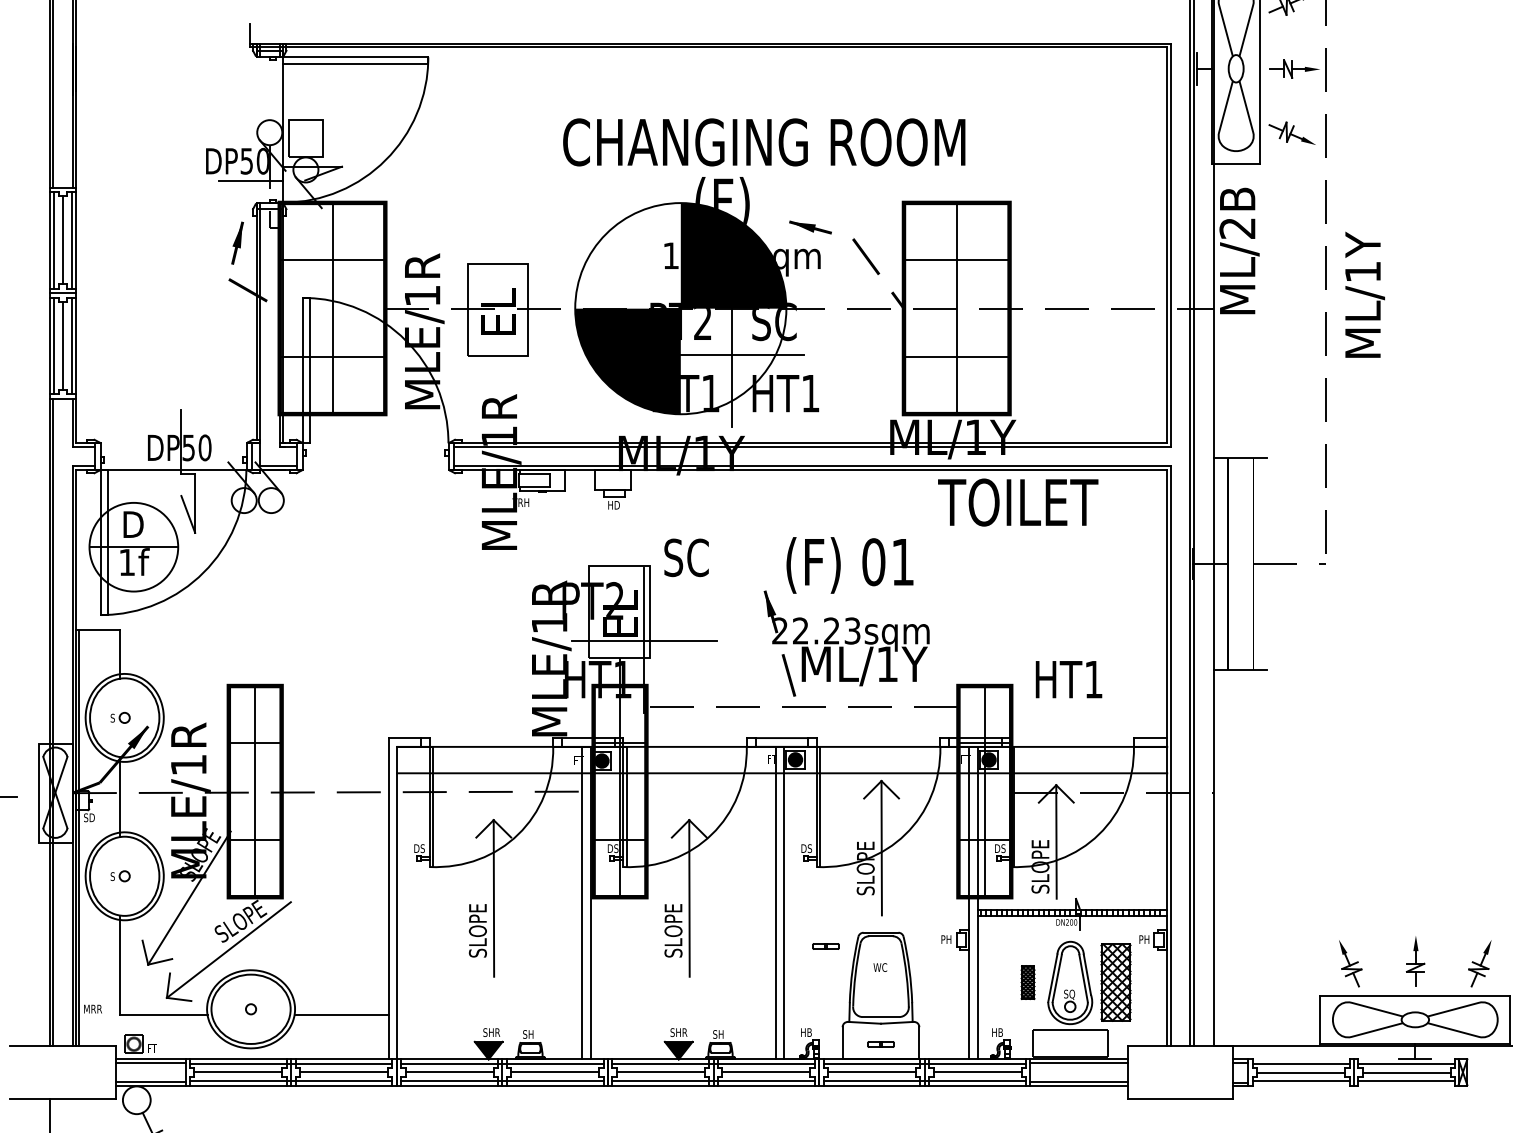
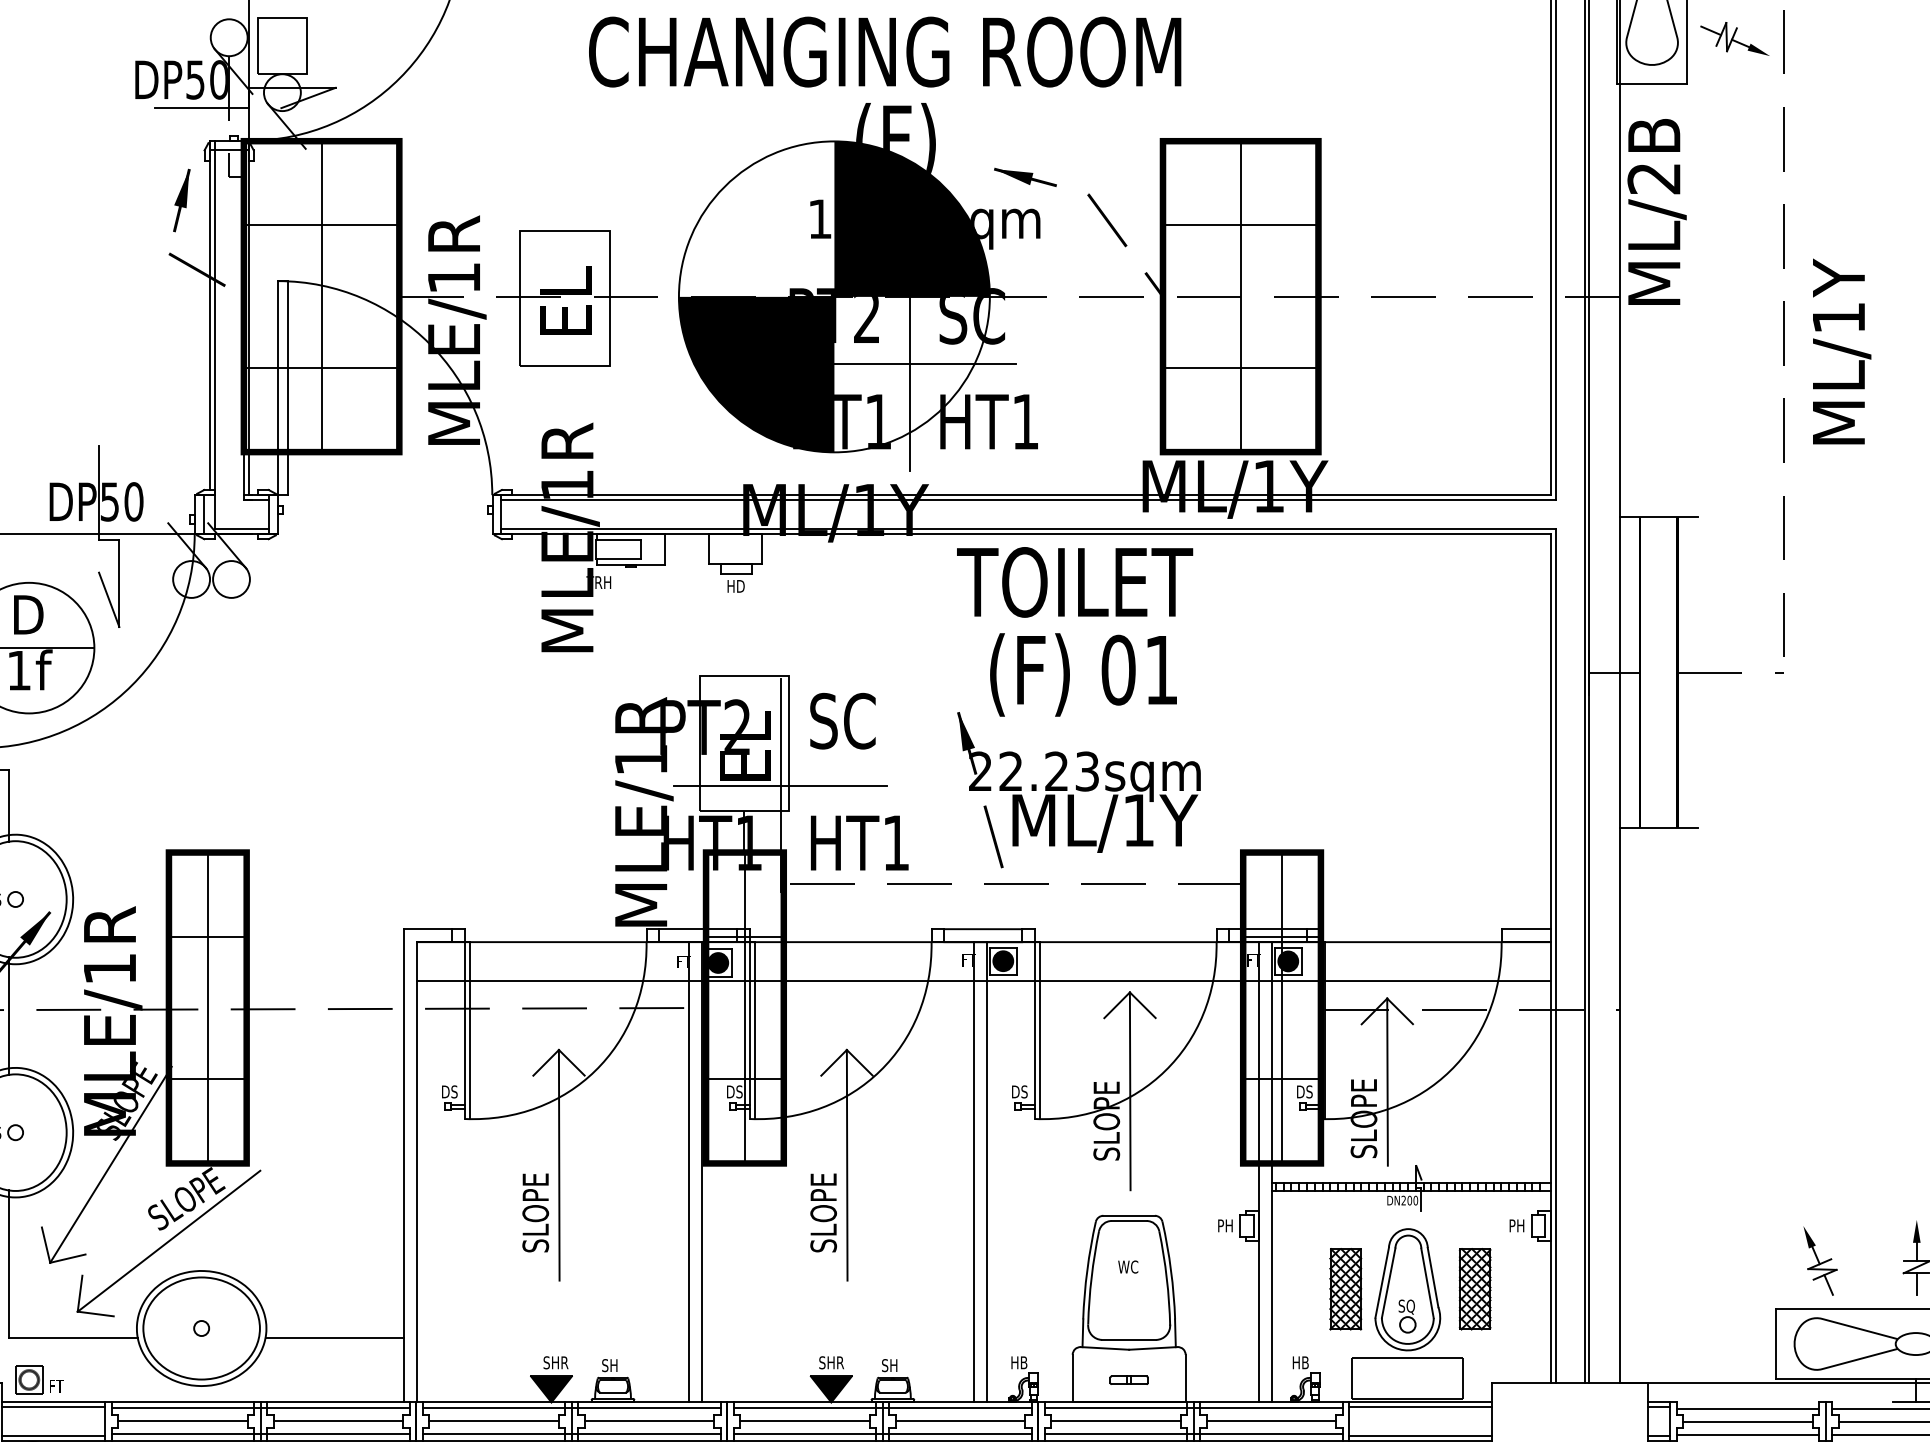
text: (764, 142) -> (885, 52), moved
text: (1364, 294) -> (1841, 351), moved
text: (1018, 502) -> (1075, 582), moved
text: (686, 557) -> (842, 720), moved
text: (1068, 679) -> (858, 842), moved
part: (825, 946) -> (1047, 1236), removed
part: (1027, 982) -> (1344, 1289), size x1.67
part: (1115, 982) -> (1474, 1289), size x0.71

